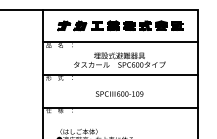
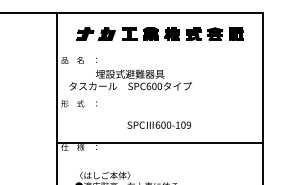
line: (120, 42) -> (160, 56), removed
text: (119, 59) -> (130, 79), moved
line: (120, 74) -> (160, 99), removed

